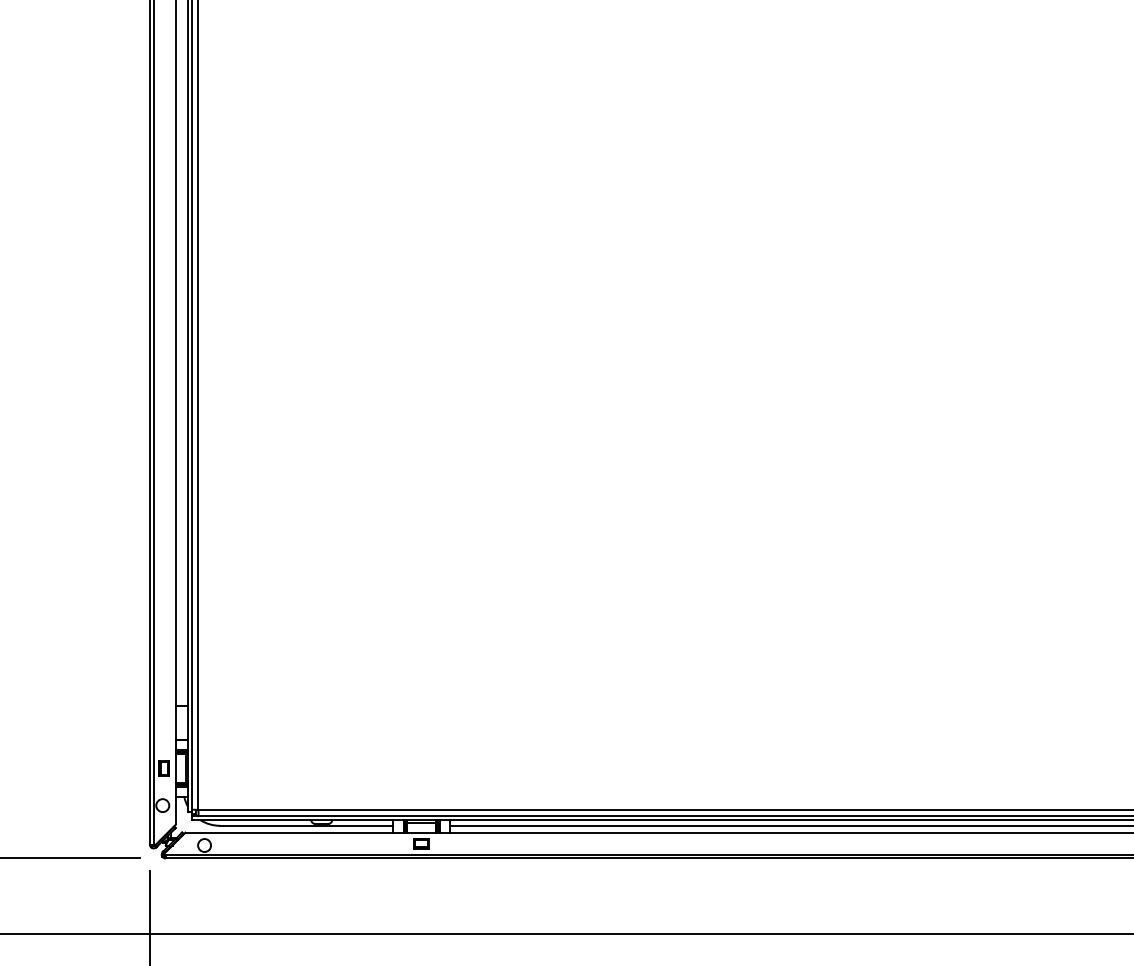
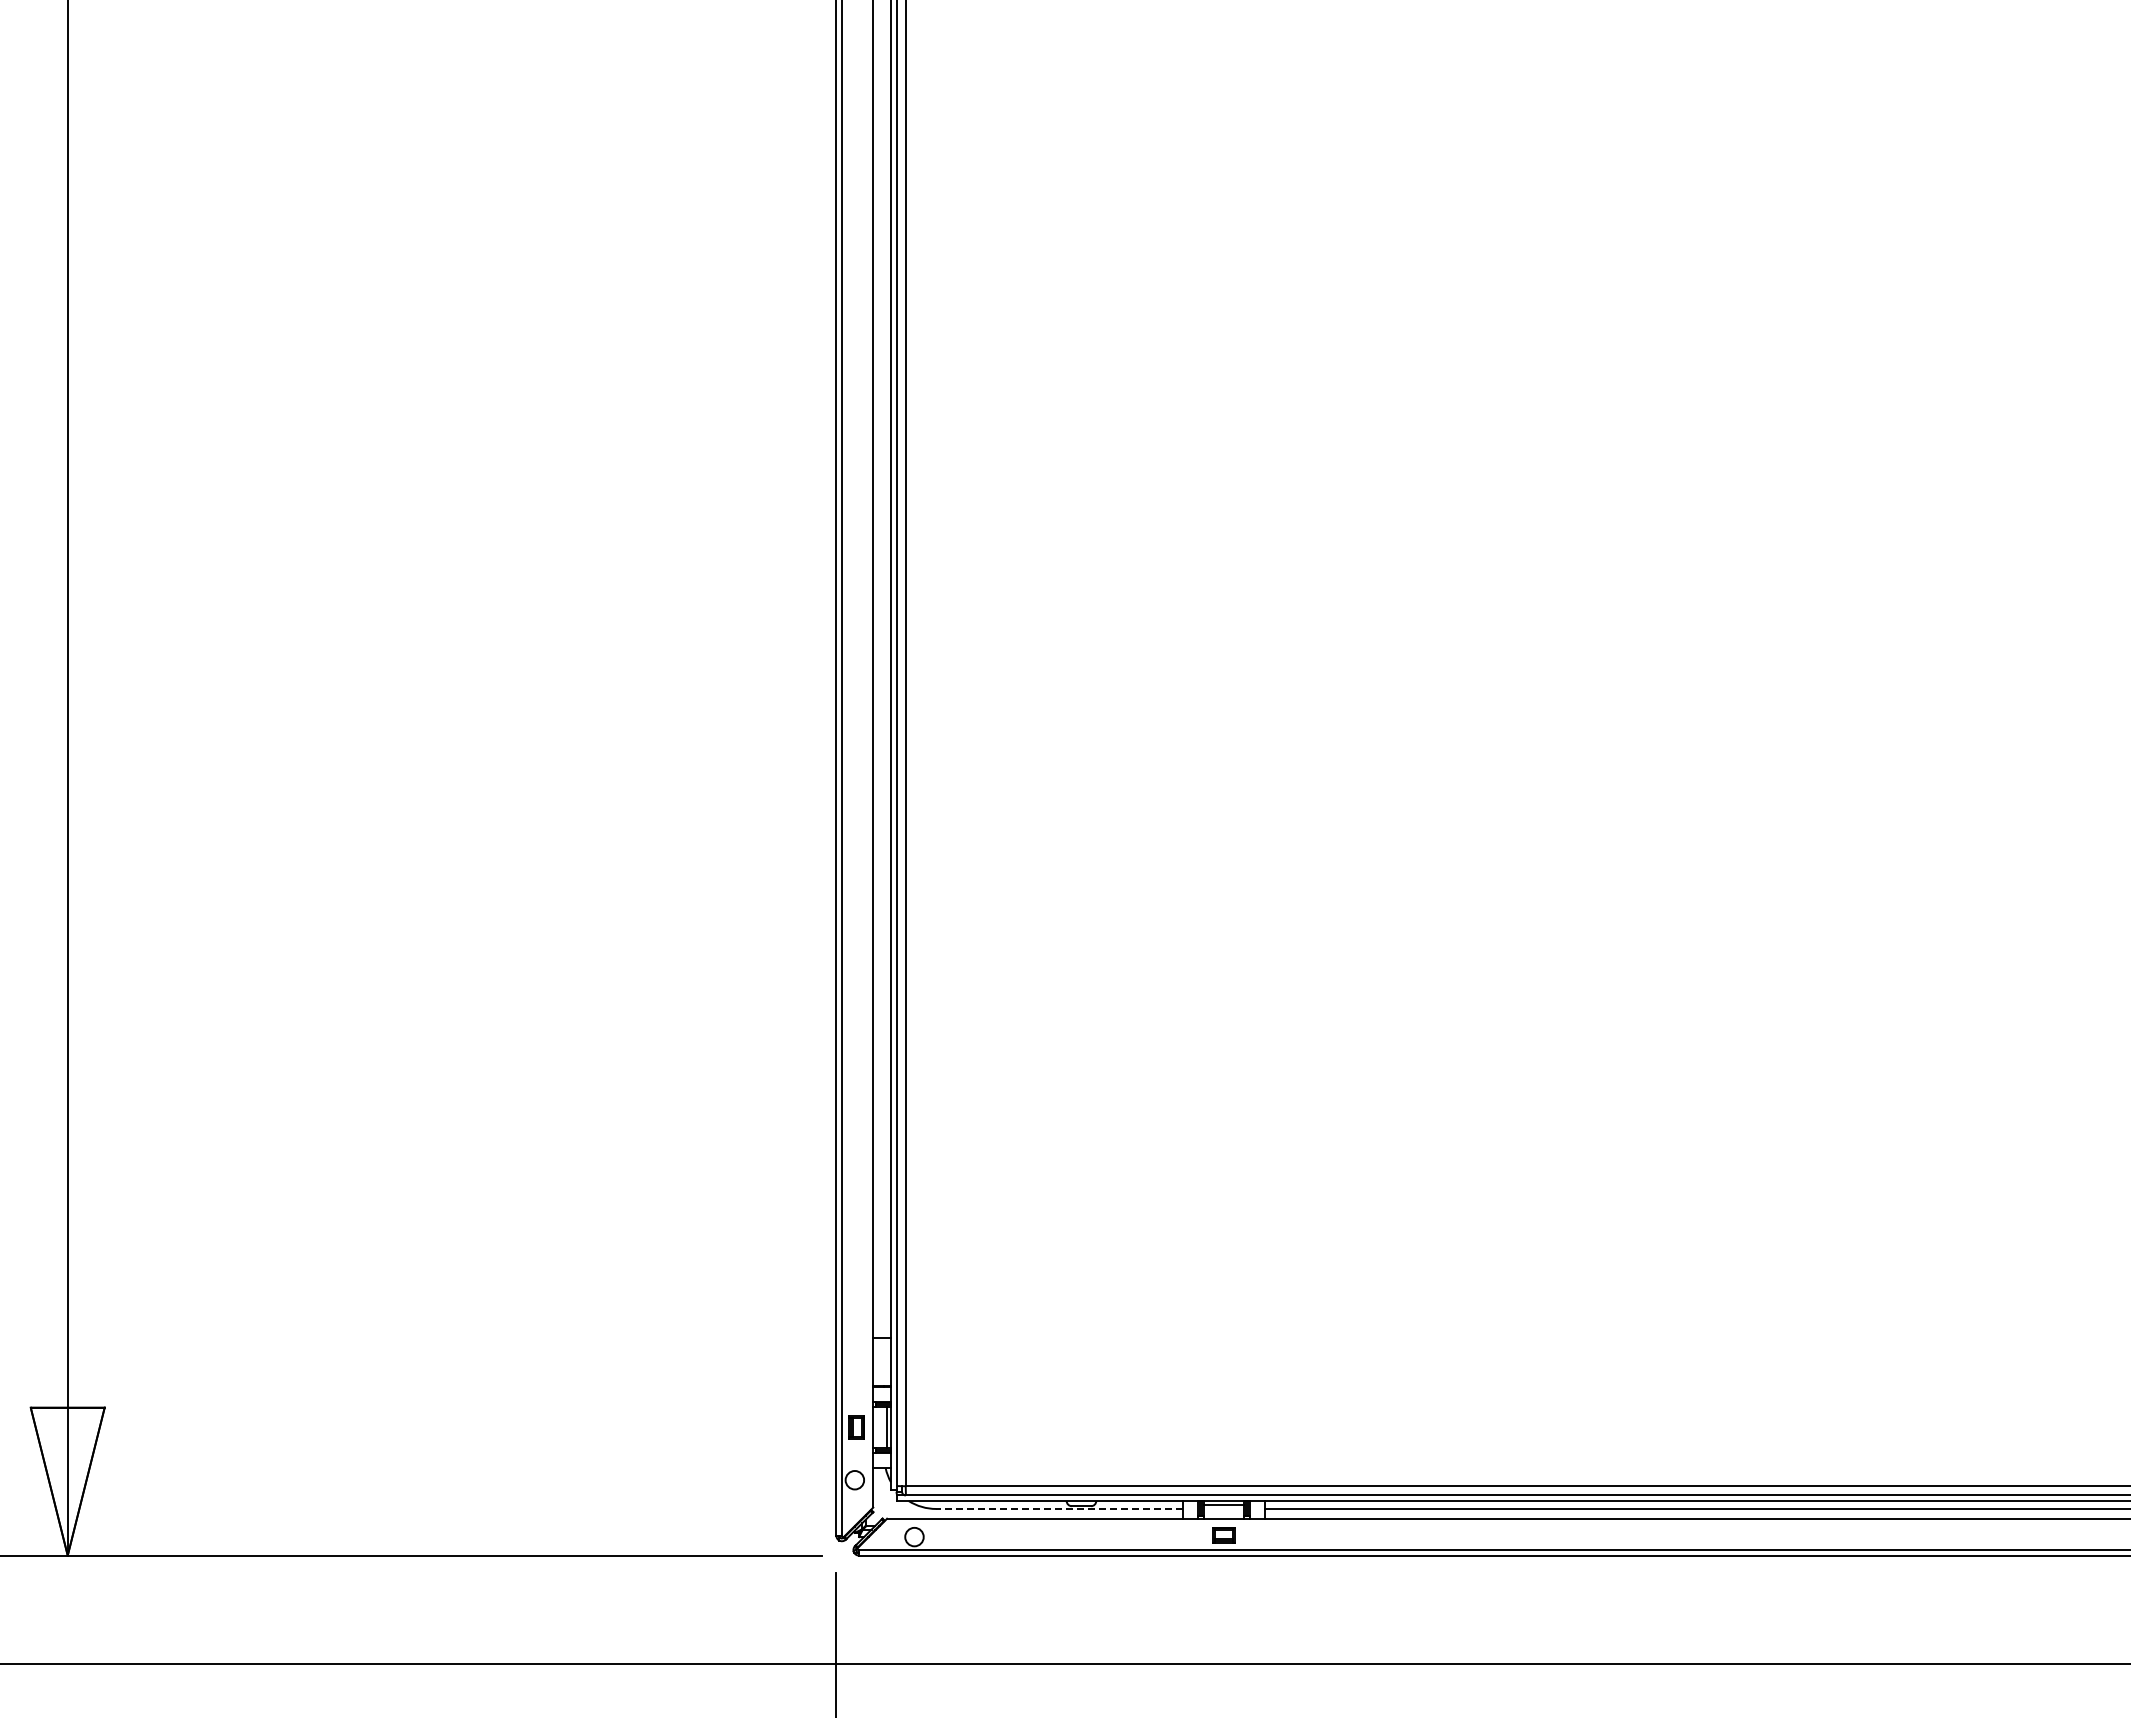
line: (306, 825) -> (1059, 1508), solid -> dashed

